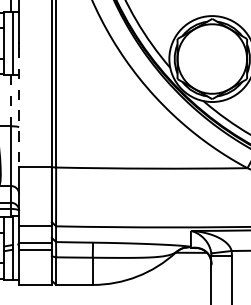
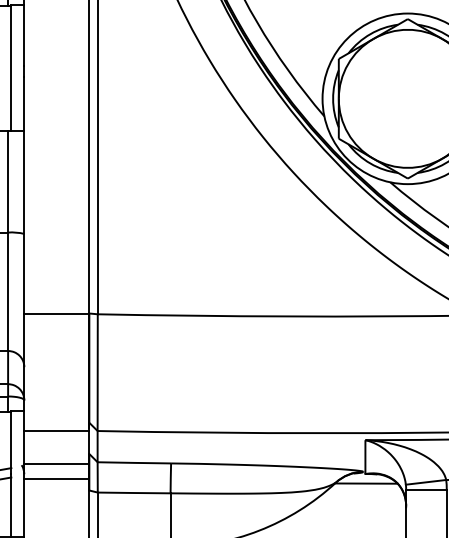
line: (10, 100) -> (7, 181), dashed -> solid
line: (19, 107) -> (25, 195), dashed -> solid

